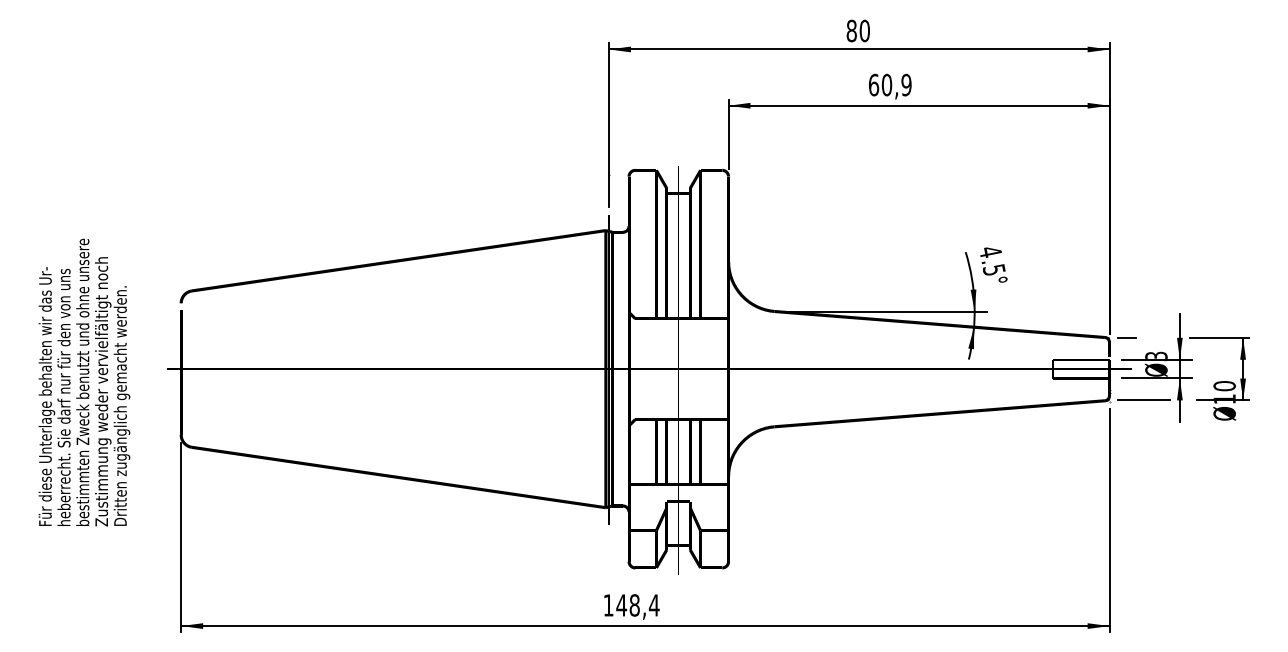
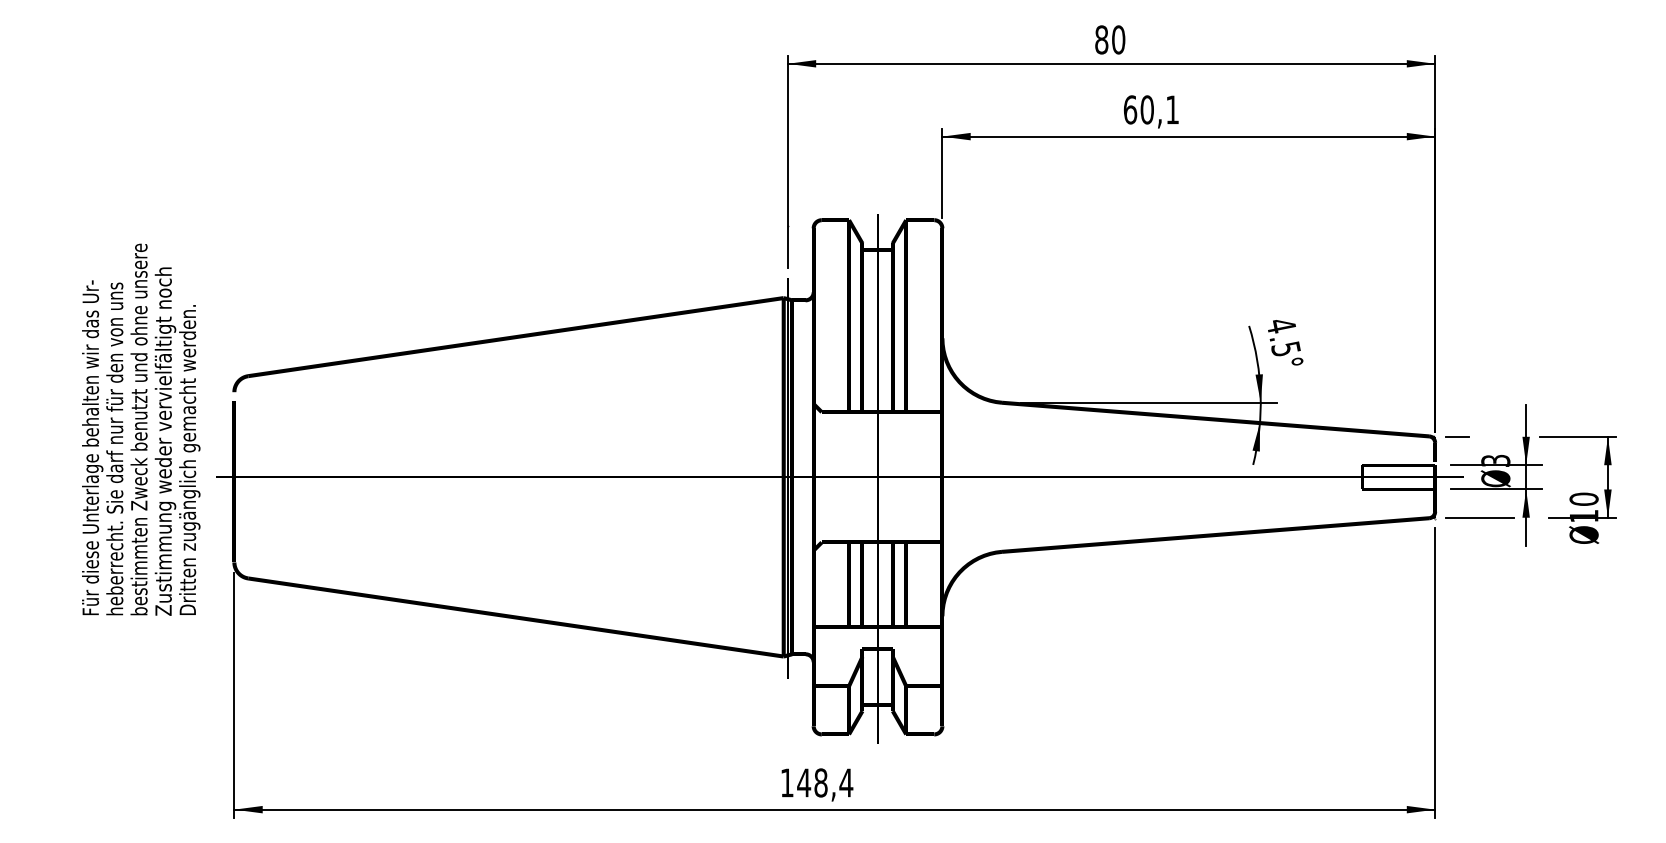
text: (906, 84) -> (1172, 109), 60,9 -> 60,1
text: (84, 382) -> (141, 429), moved

